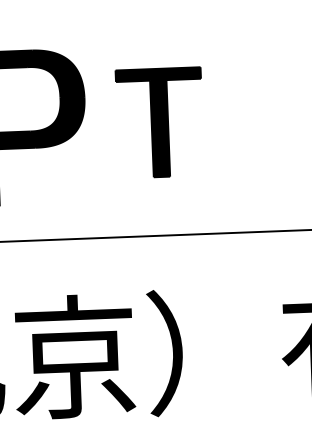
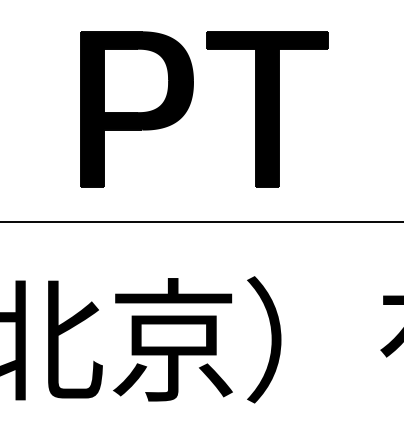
part: (159, 122) -> (267, 109), size x1.43

